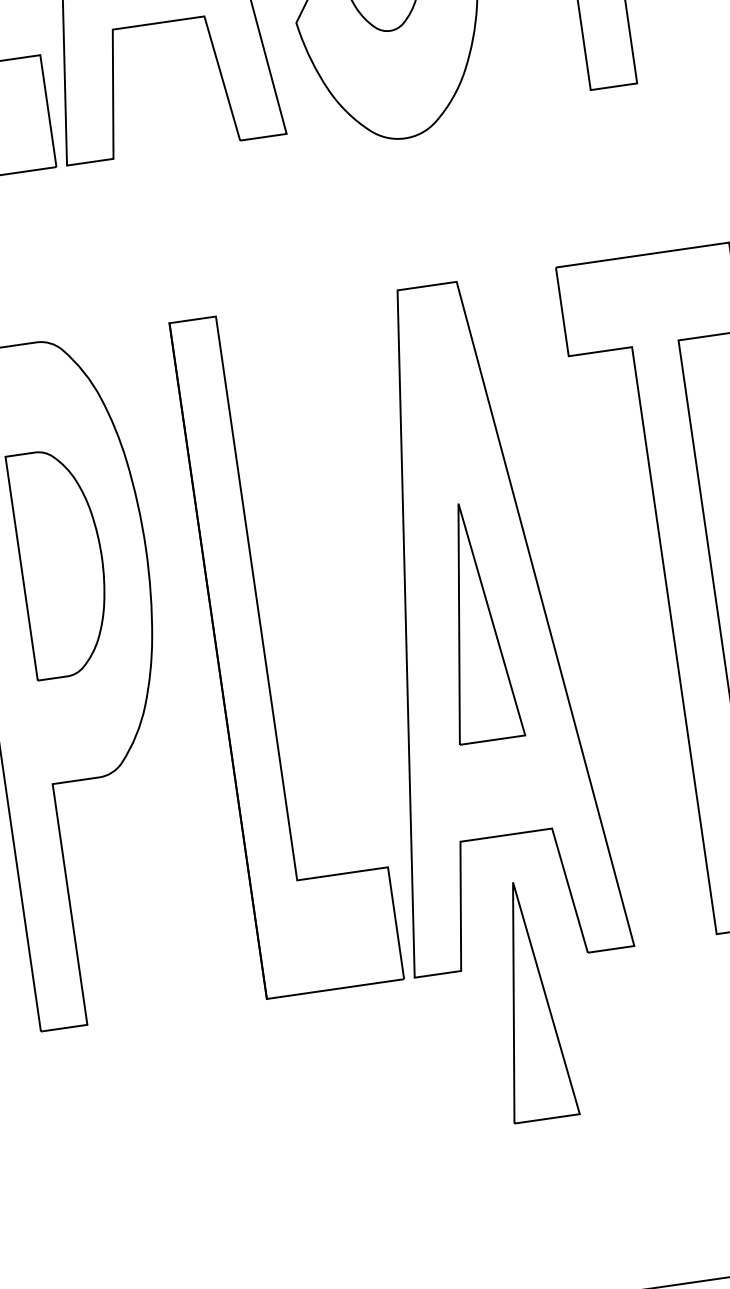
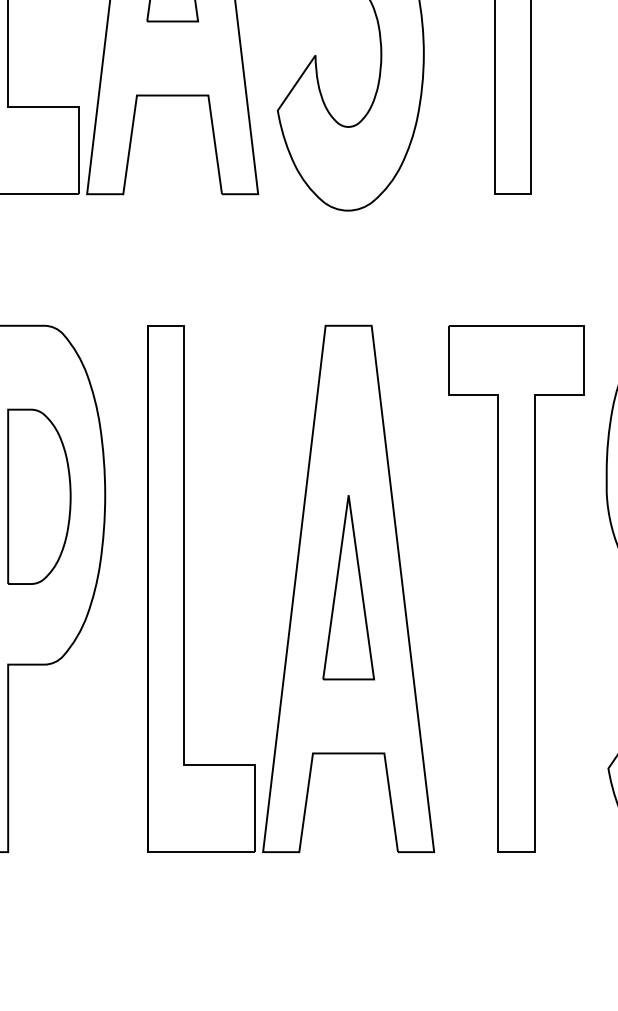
part: (529, 1000) -> (348, 882), removed

